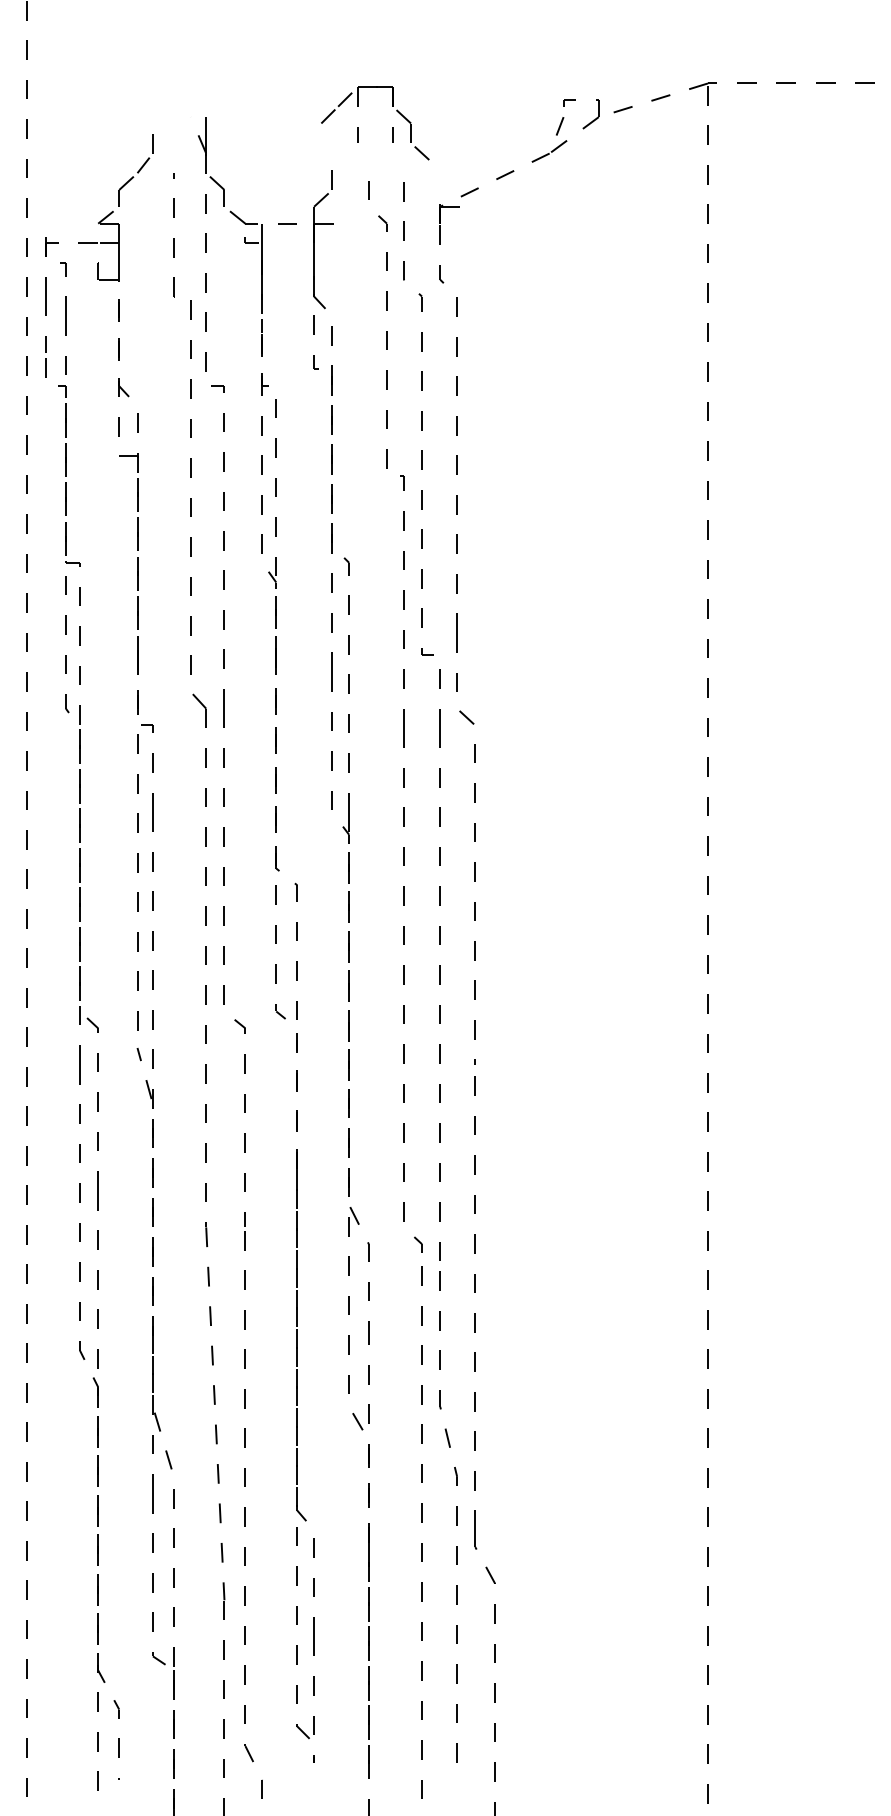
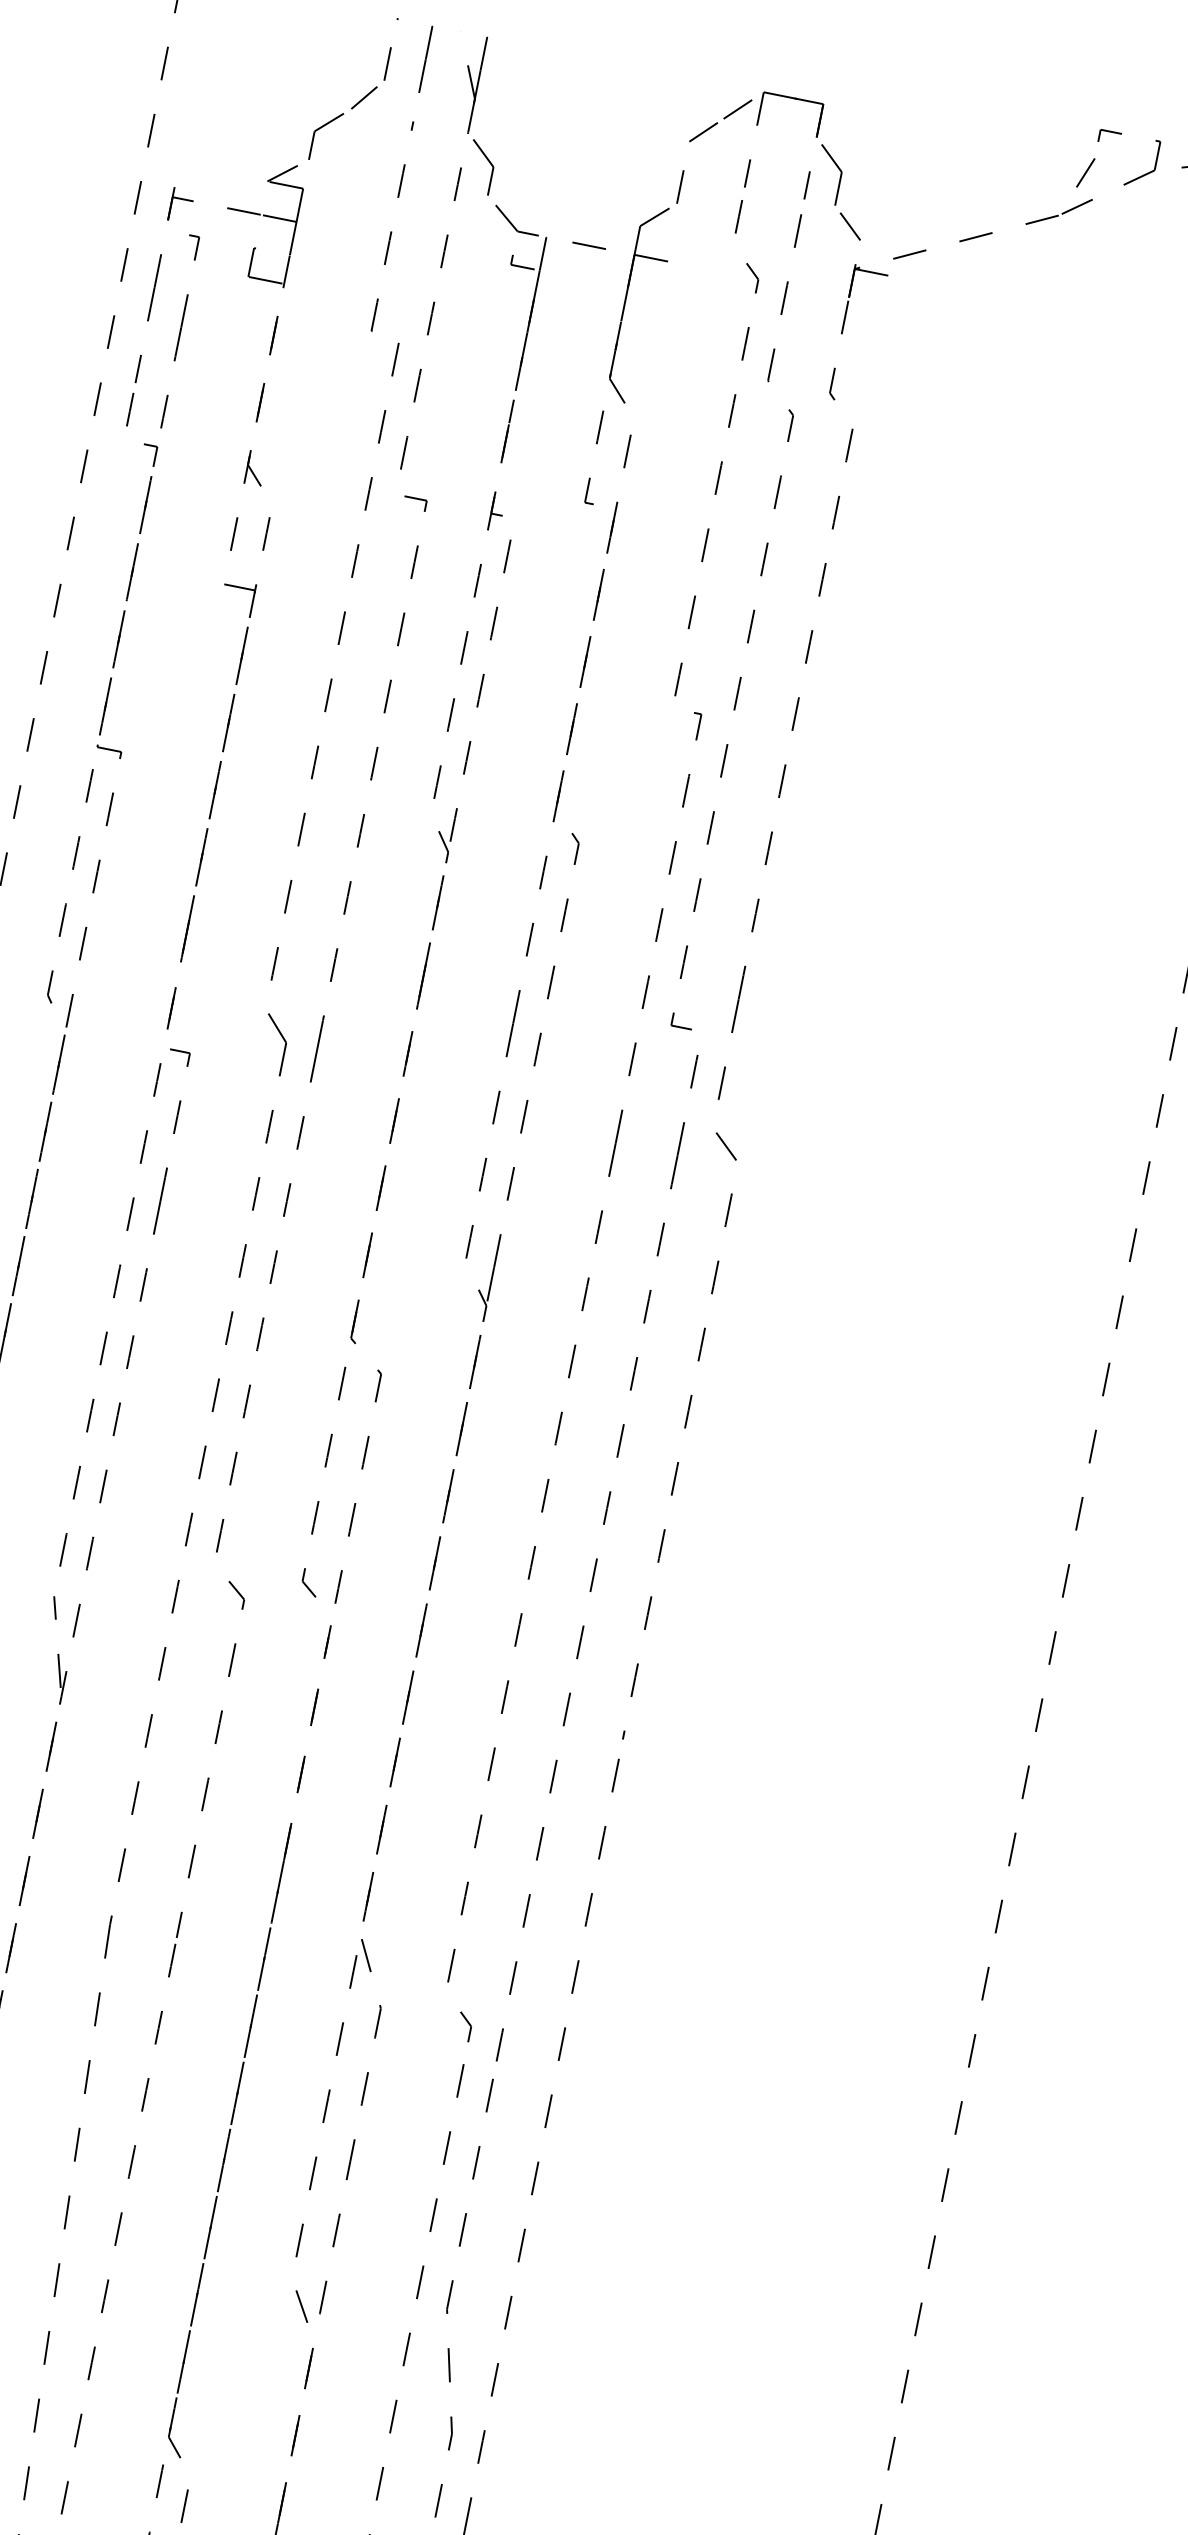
part: (358, 127) -> (751, 161), moved
part: (173, 135) -> (425, 57), added

